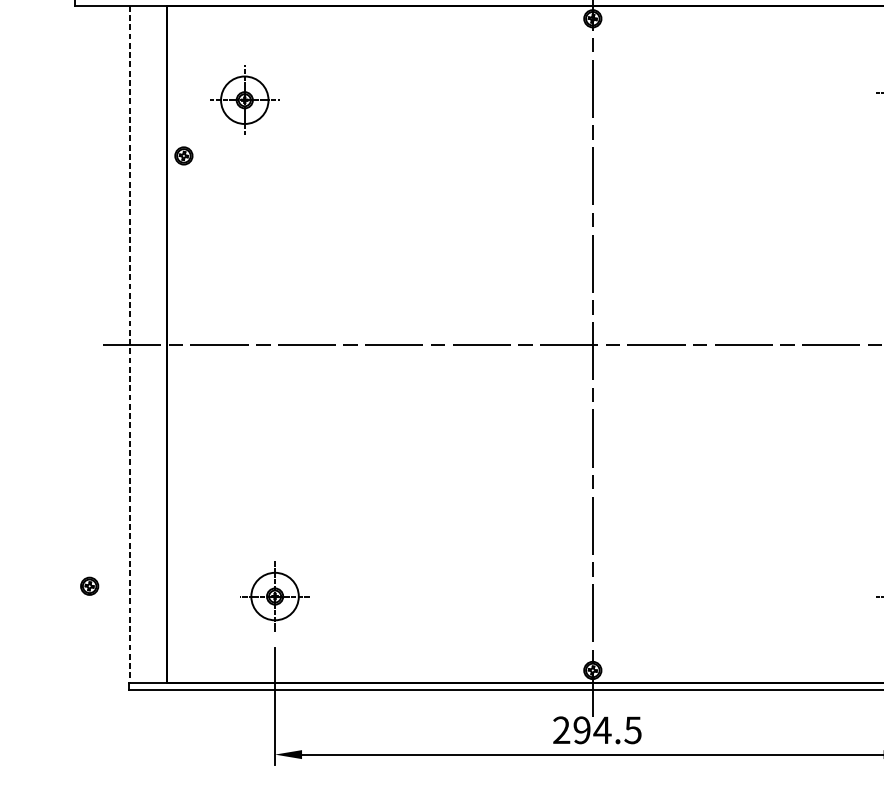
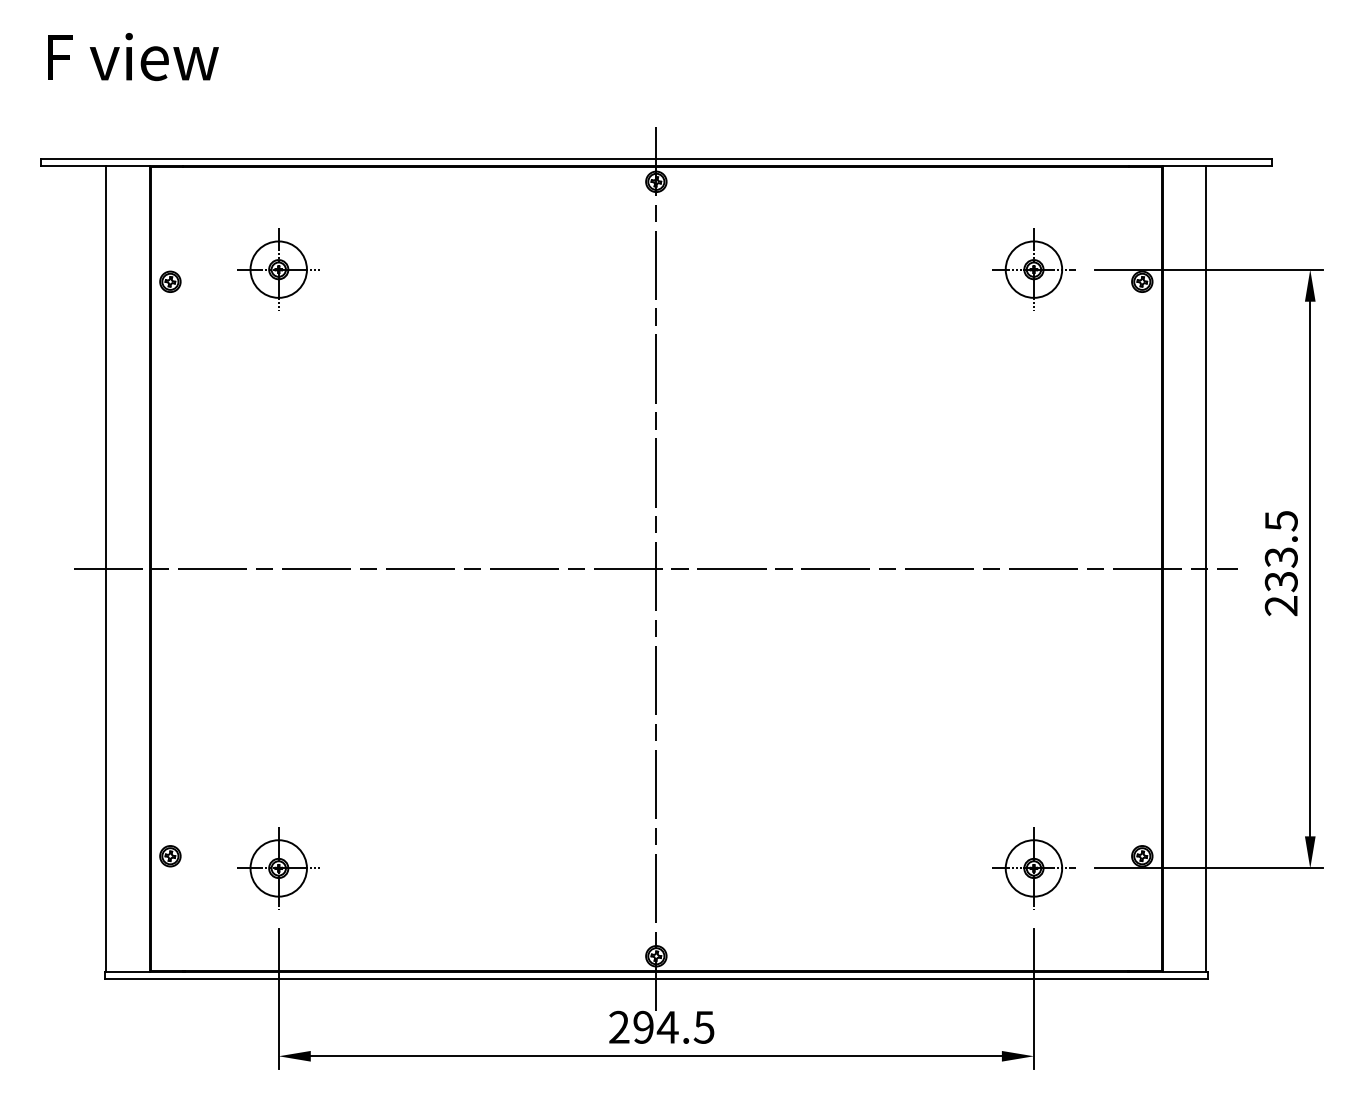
part: (244, 100) -> (278, 269), moved
part: (183, 155) -> (170, 281), moved
line: (130, 344) -> (106, 569), dashed -> solid
part: (89, 586) -> (170, 856), moved

